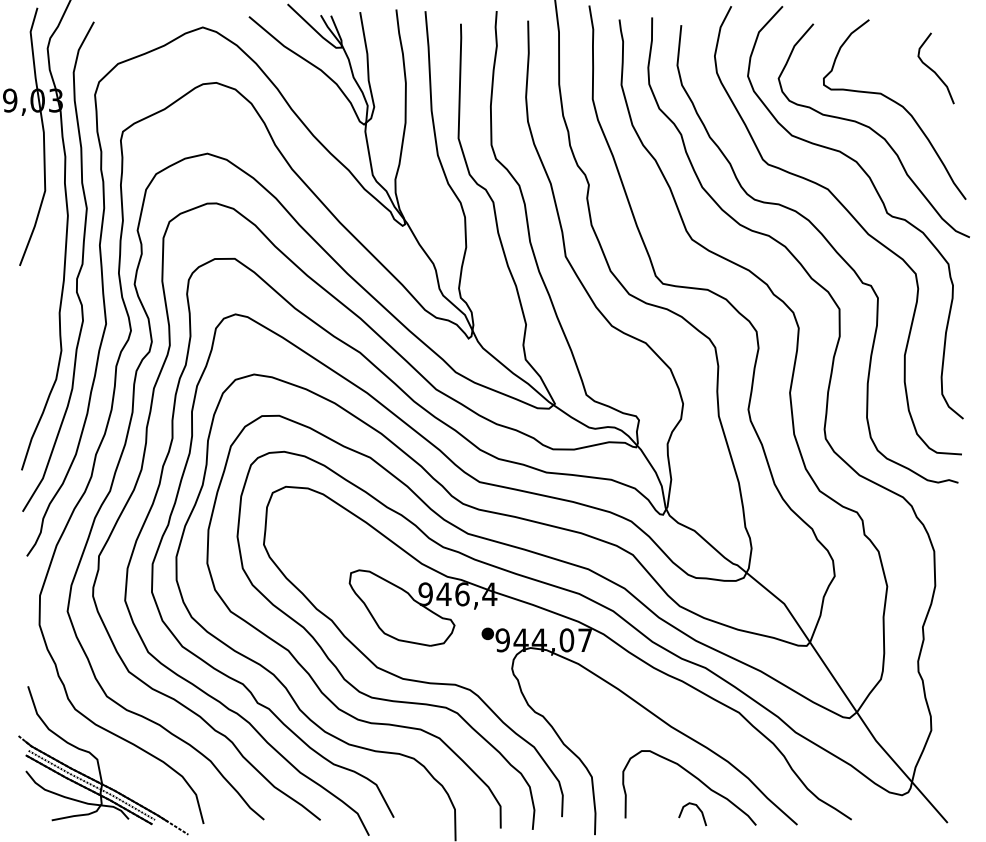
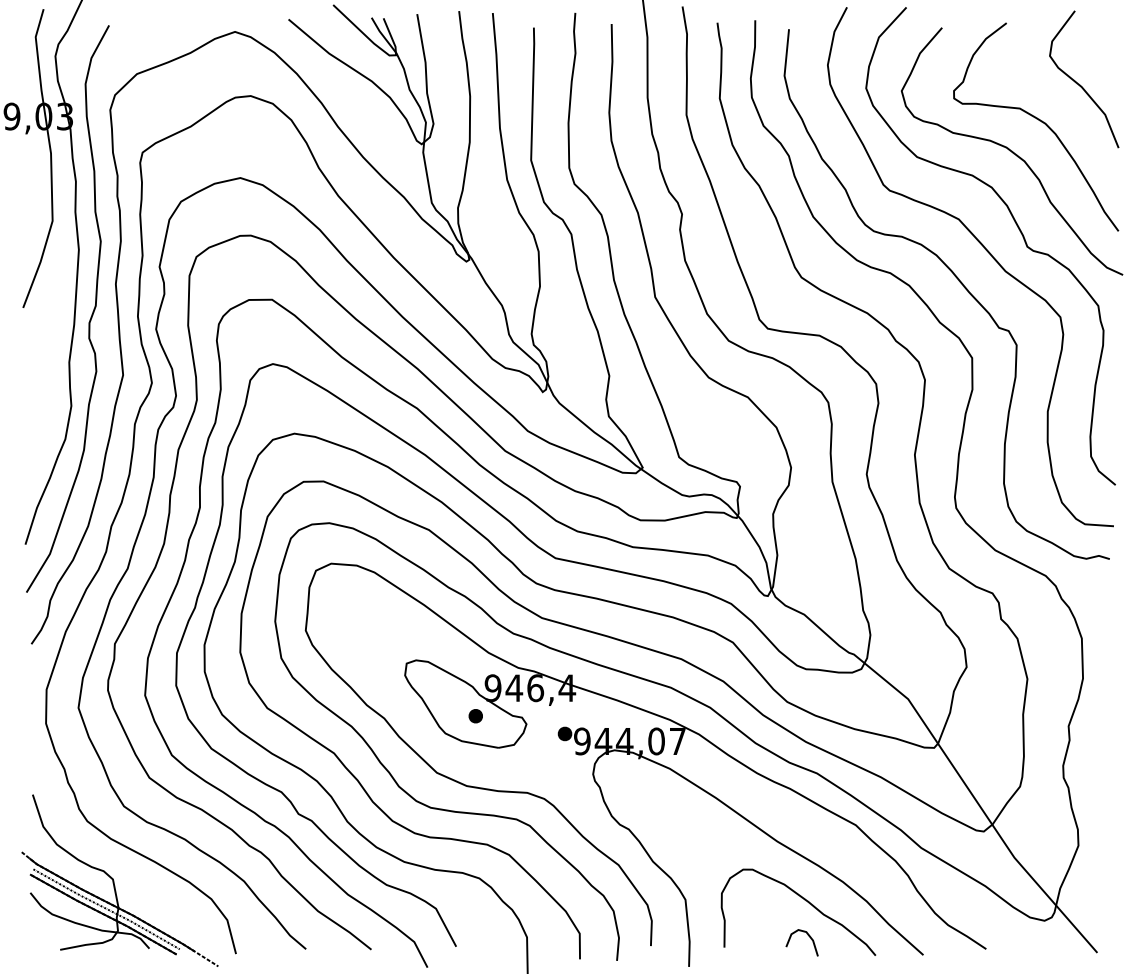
part: (935, 68) -> (1083, 79), size x1.67
part: (410, 618) -> (475, 716), added

